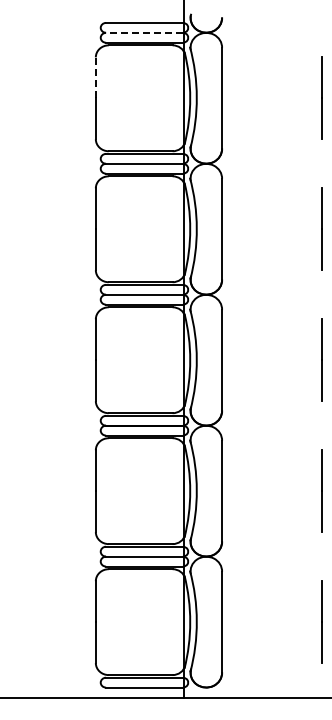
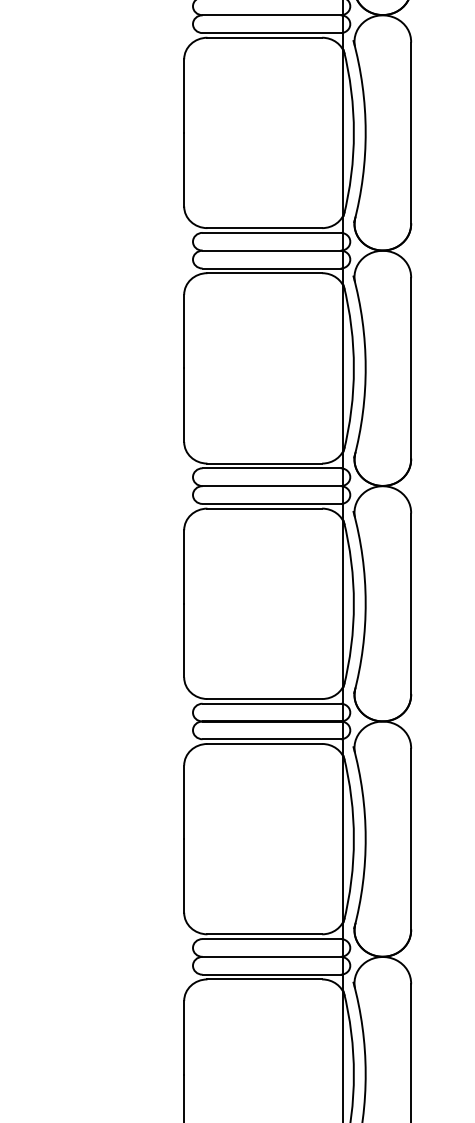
line: (144, 32) -> (271, 14), dashed -> solid
line: (95, 77) -> (183, 95), dashed -> solid

